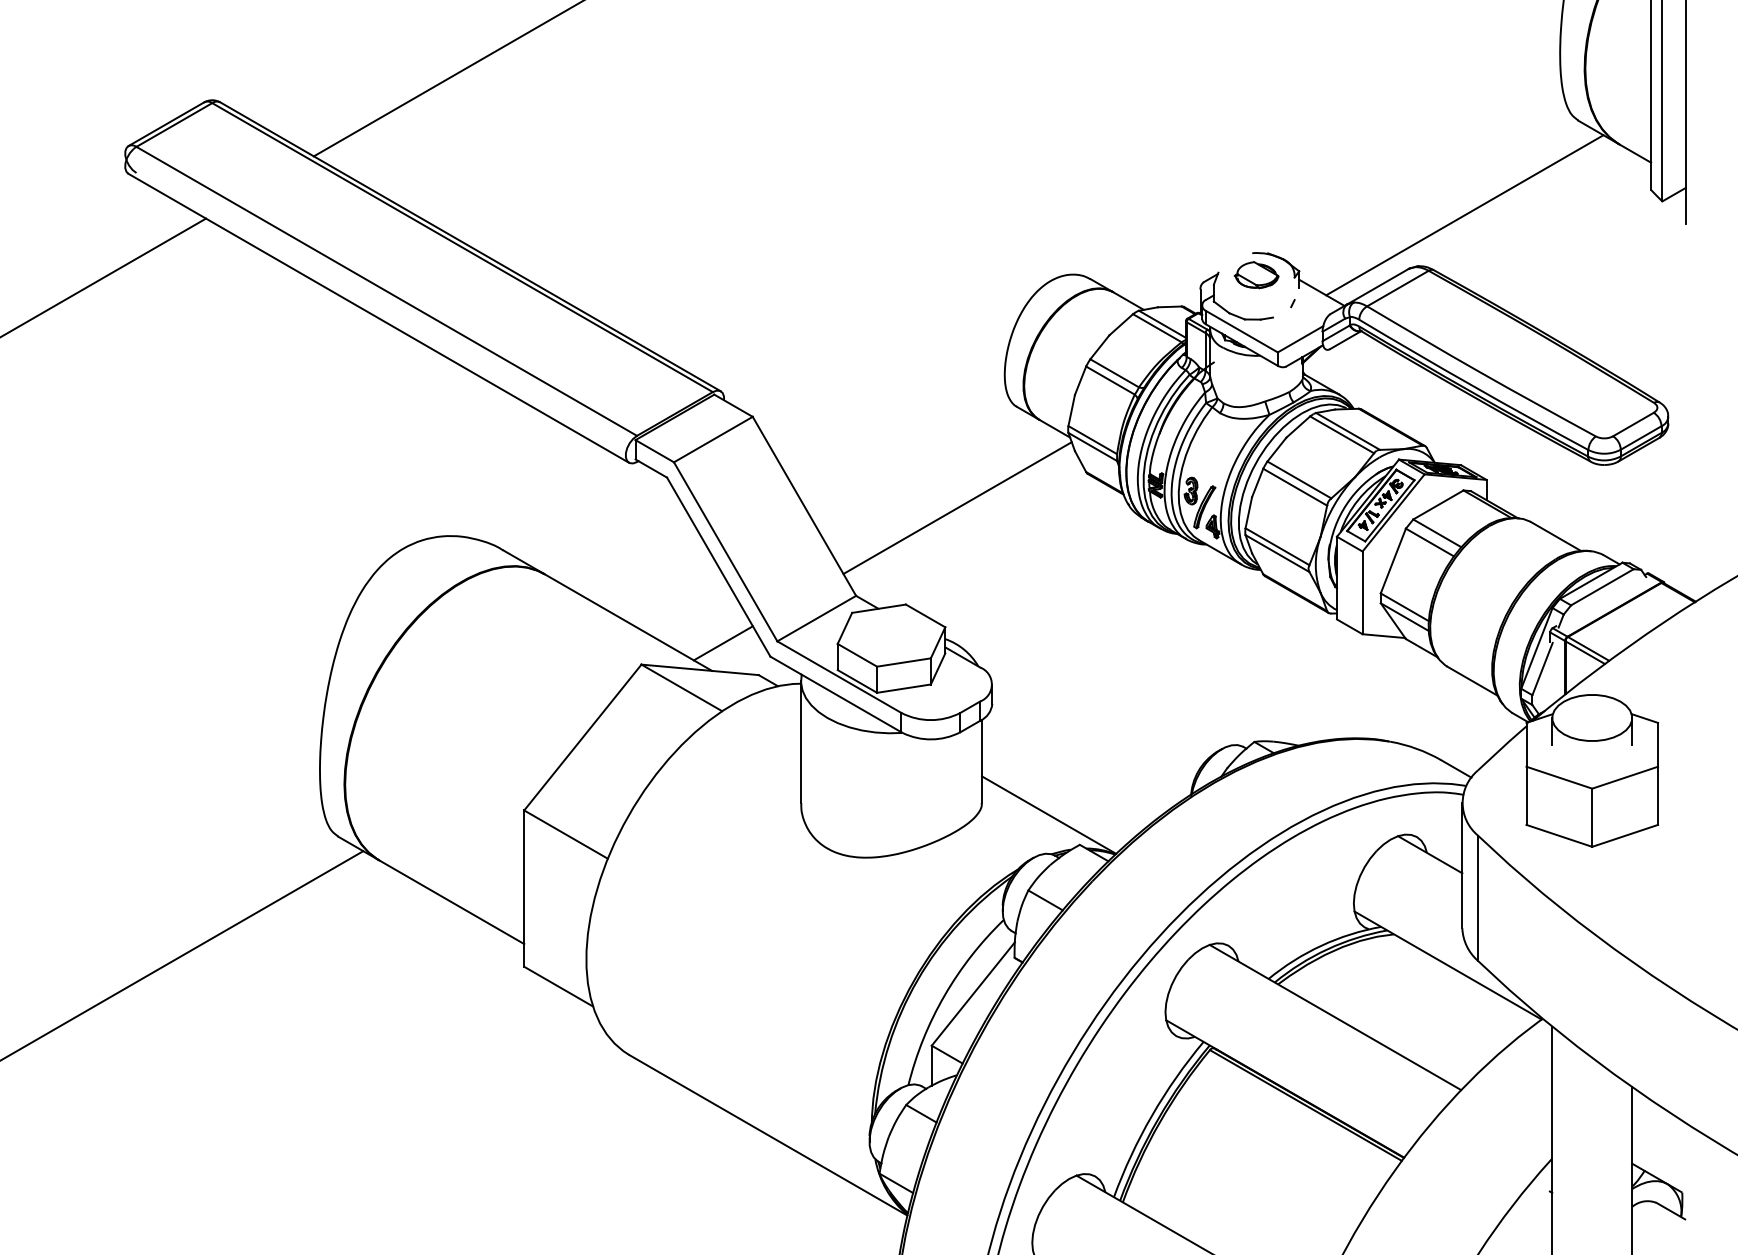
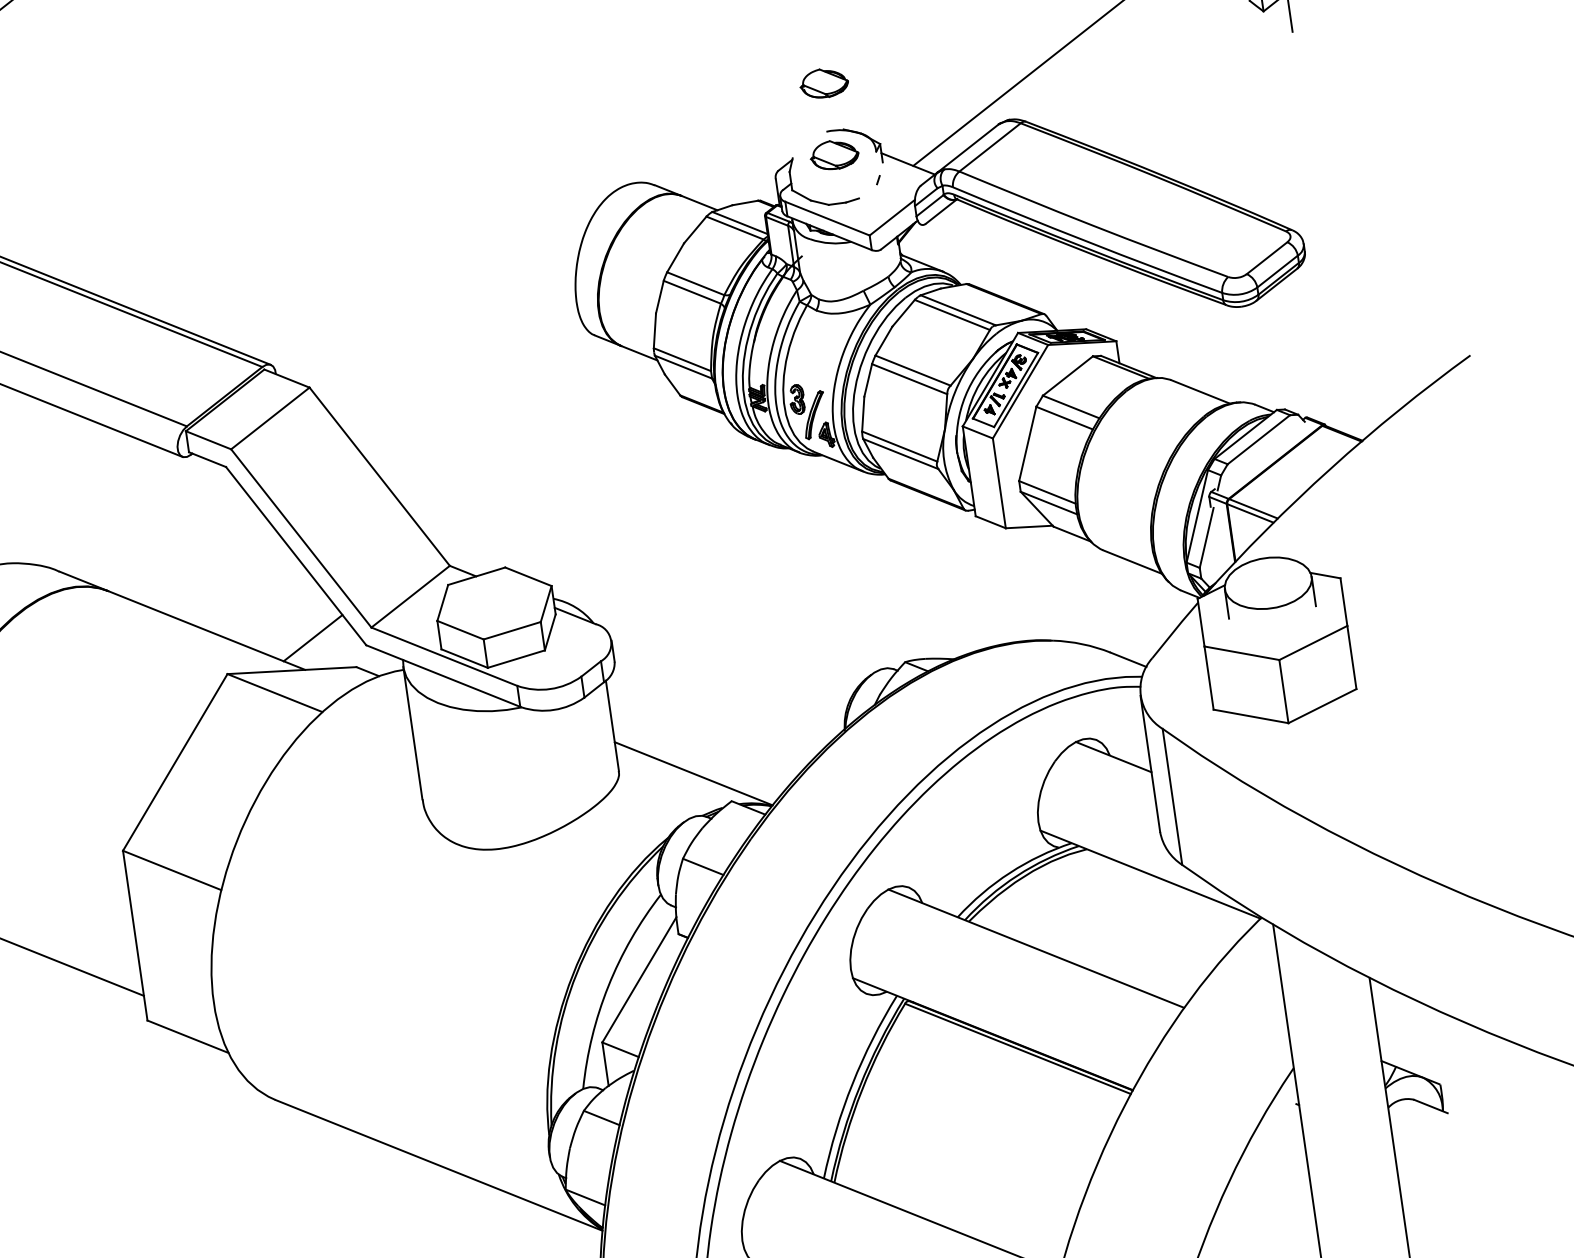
part: (1256, 209) -> (824, 83), added
line: (957, 507) -> (546, 454), removed

